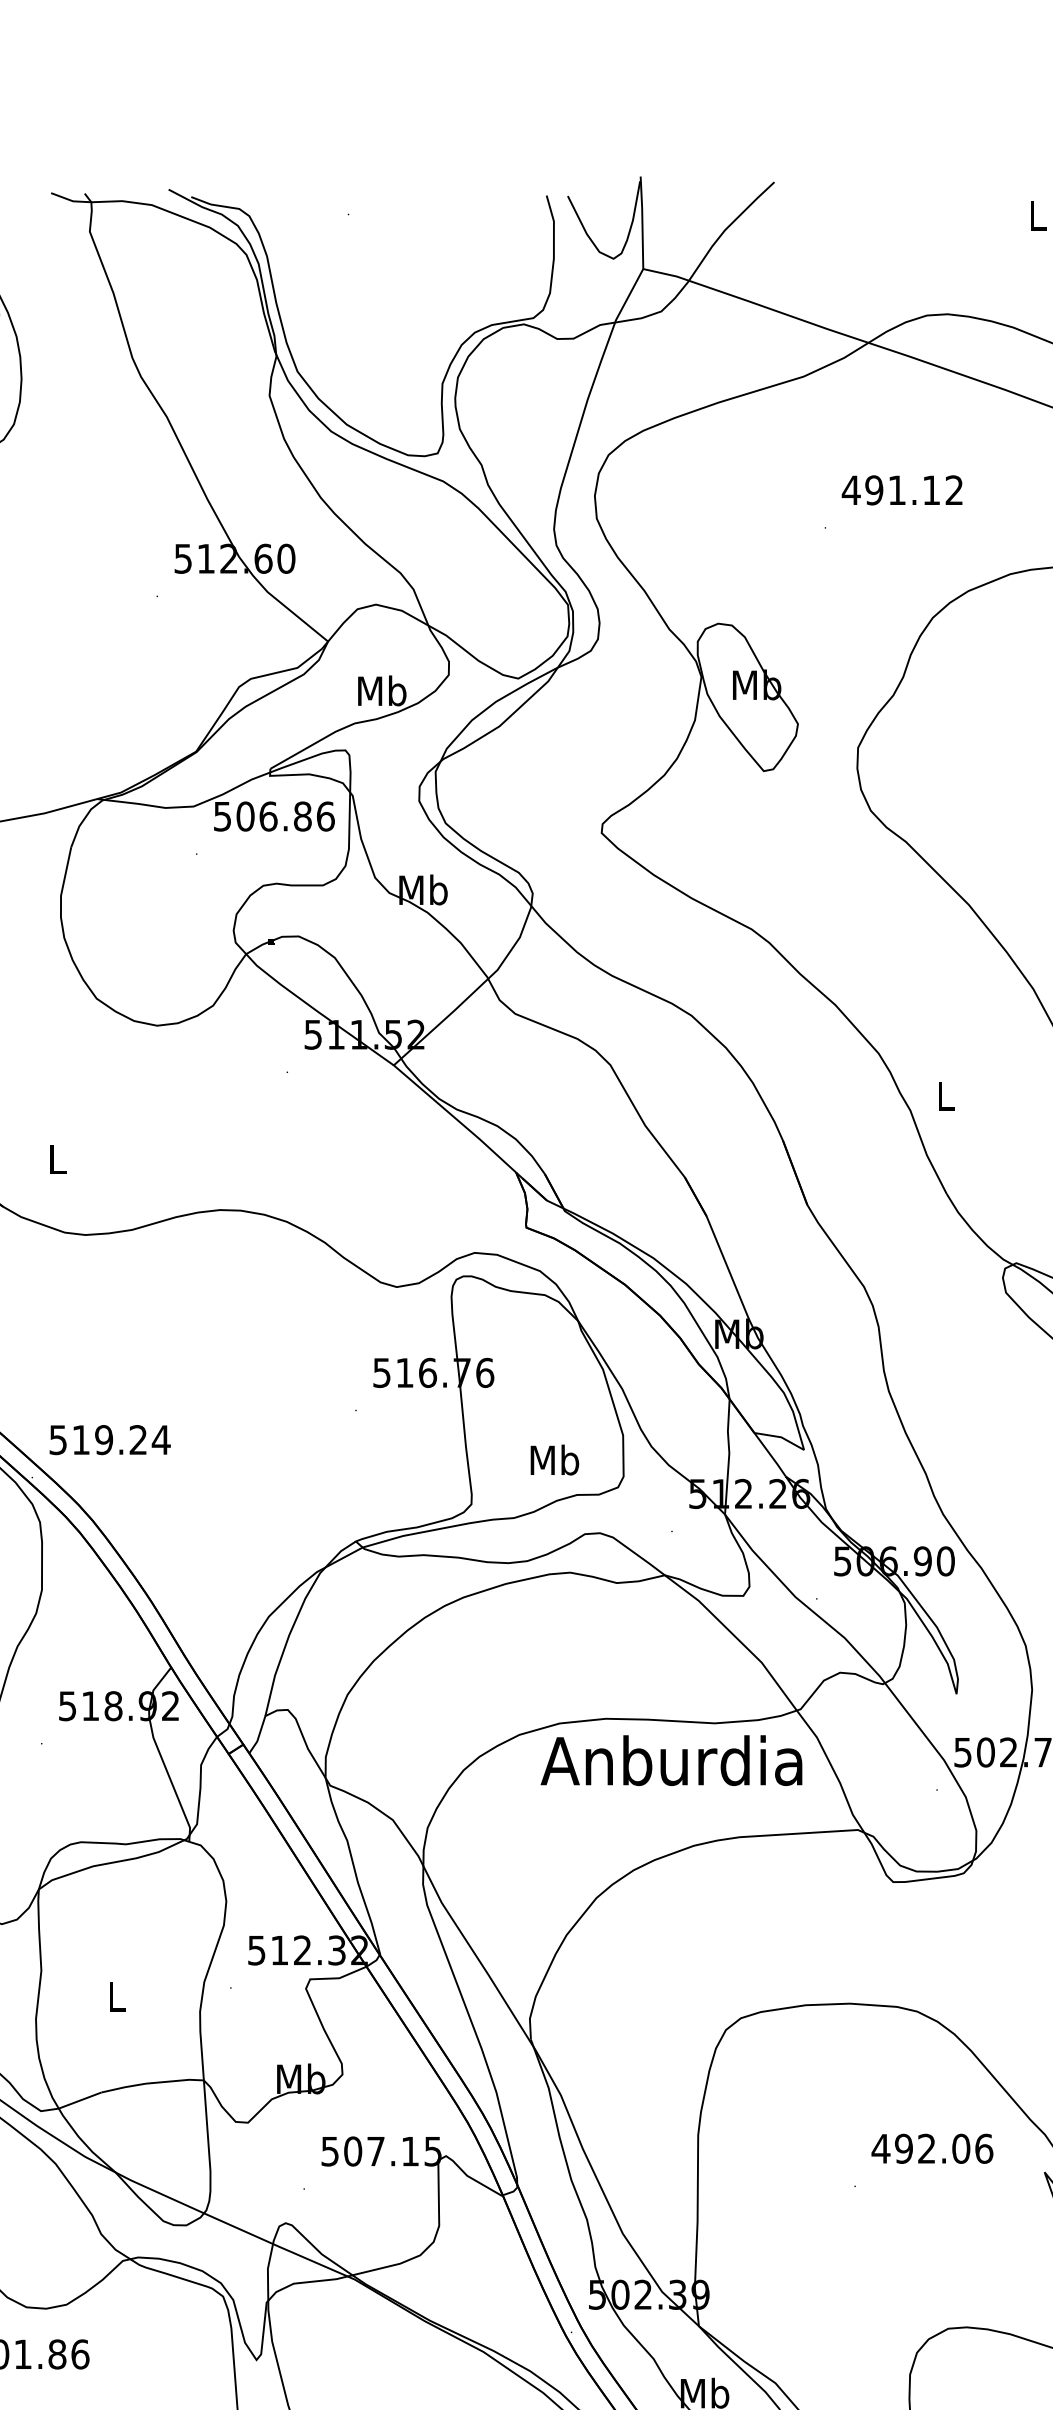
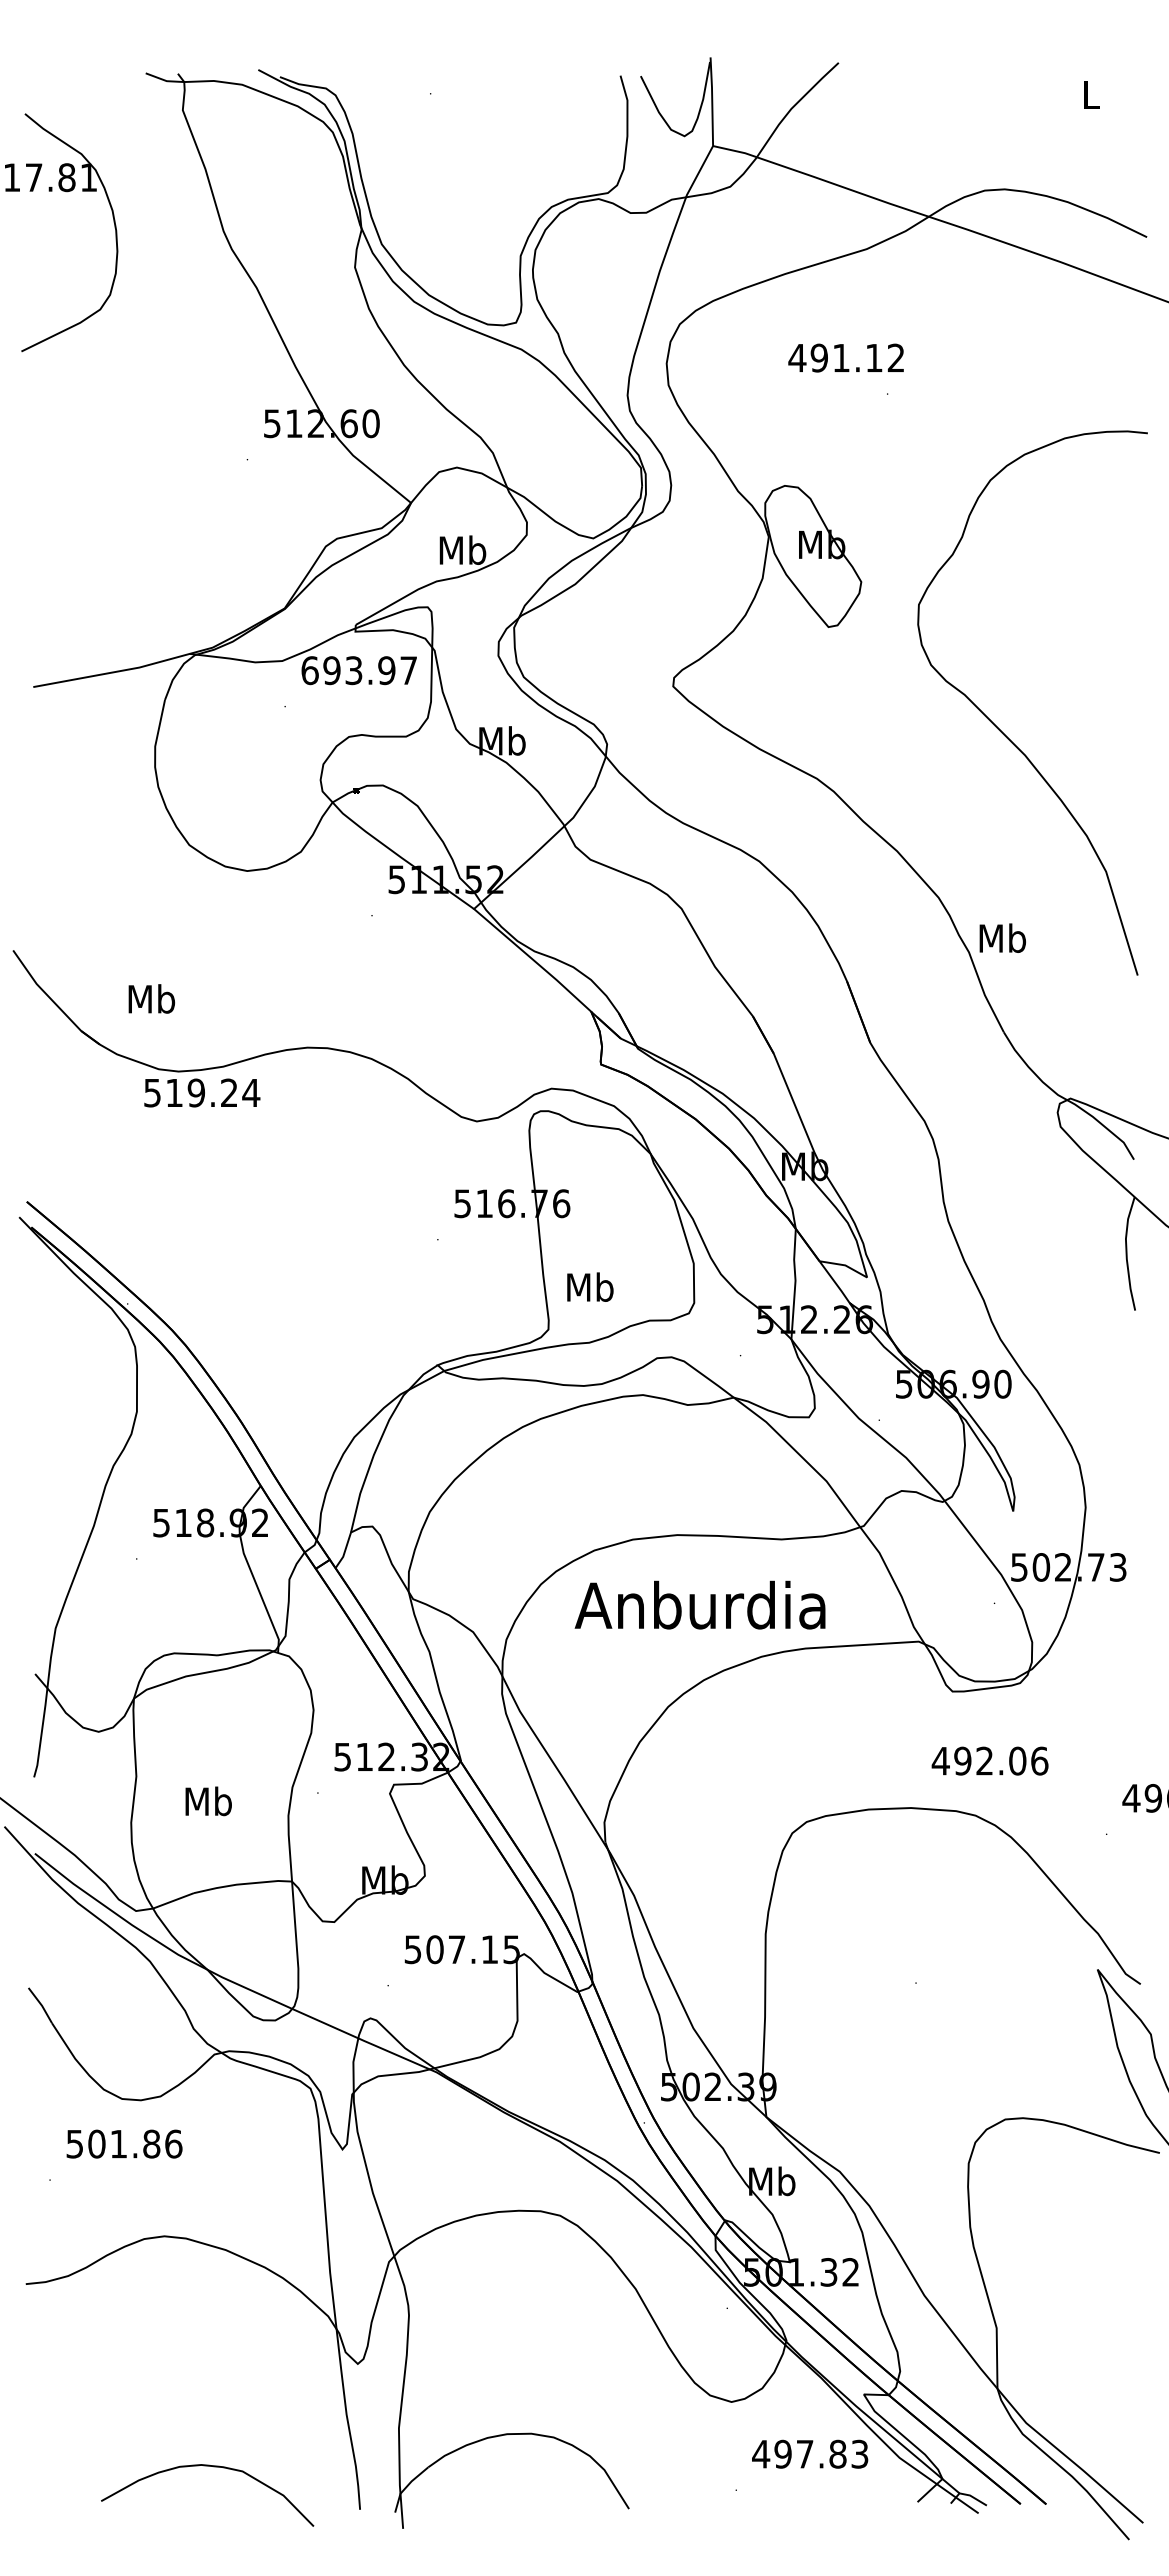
text: (901, 489) -> (845, 357), moved
text: (274, 816) -> (359, 670), 506.86 -> 693.97
text: (945, 1095) -> (1002, 937), L -> Mb
text: (57, 1158) -> (151, 998), L -> Mb
text: (110, 1439) -> (202, 1092), moved
text: (555, 1459) -> (590, 1286), moved
text: (670, 1759) -> (699, 1604), moved
text: (116, 1996) -> (208, 1801), L -> Mb
text: (931, 2148) -> (989, 1760), moved

